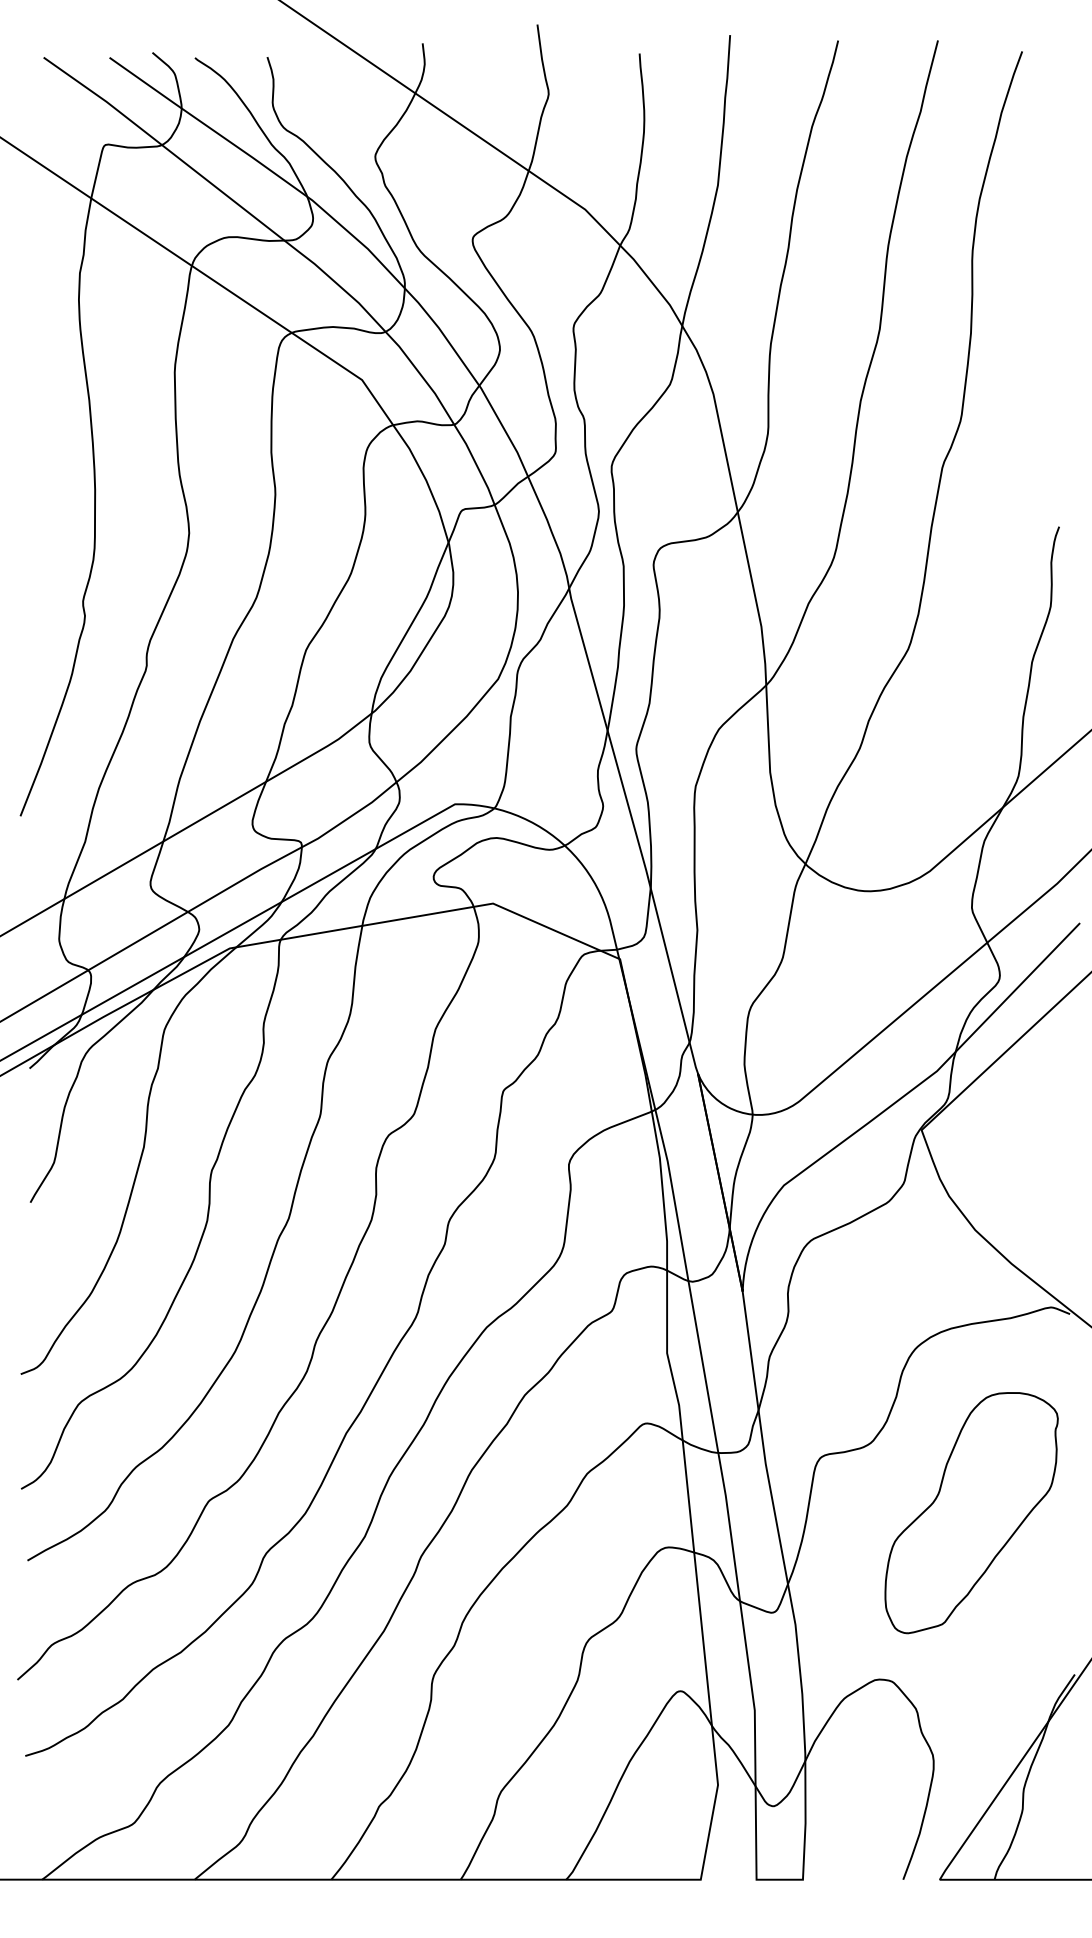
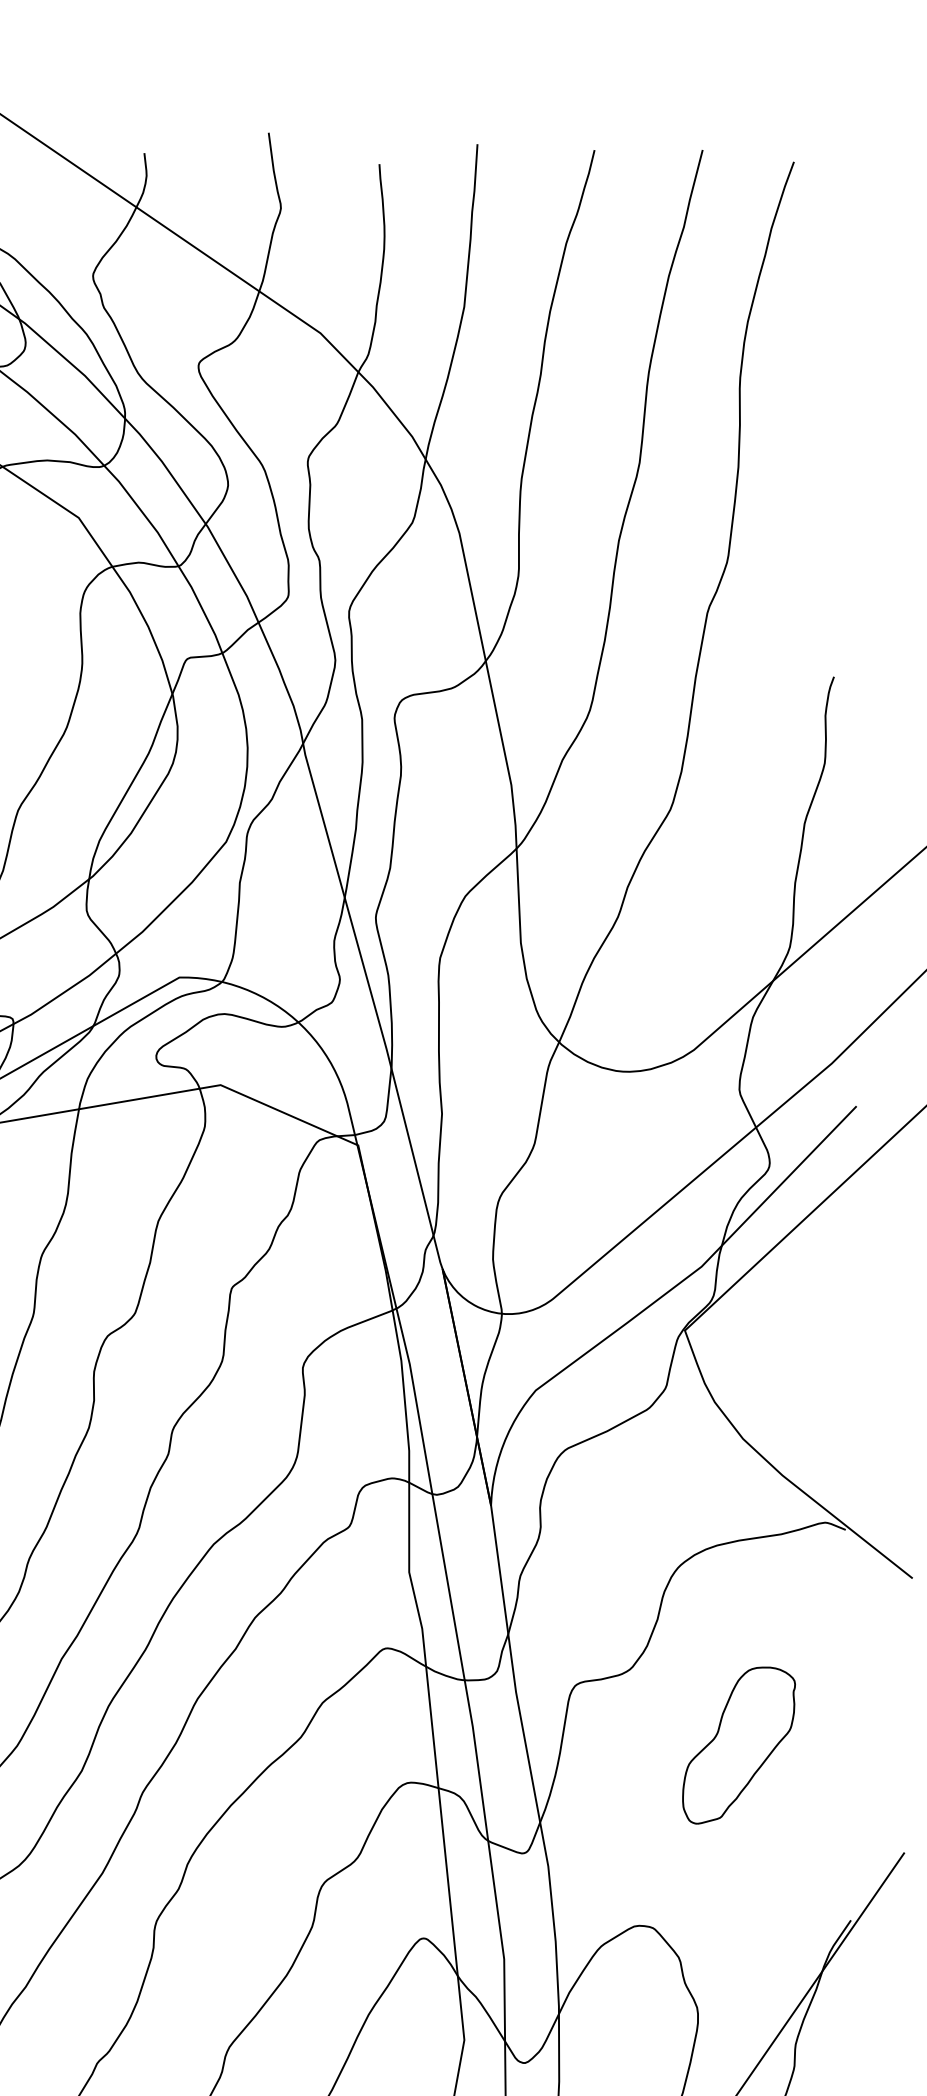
part: (971, 1513) -> (738, 1745), size x0.6

